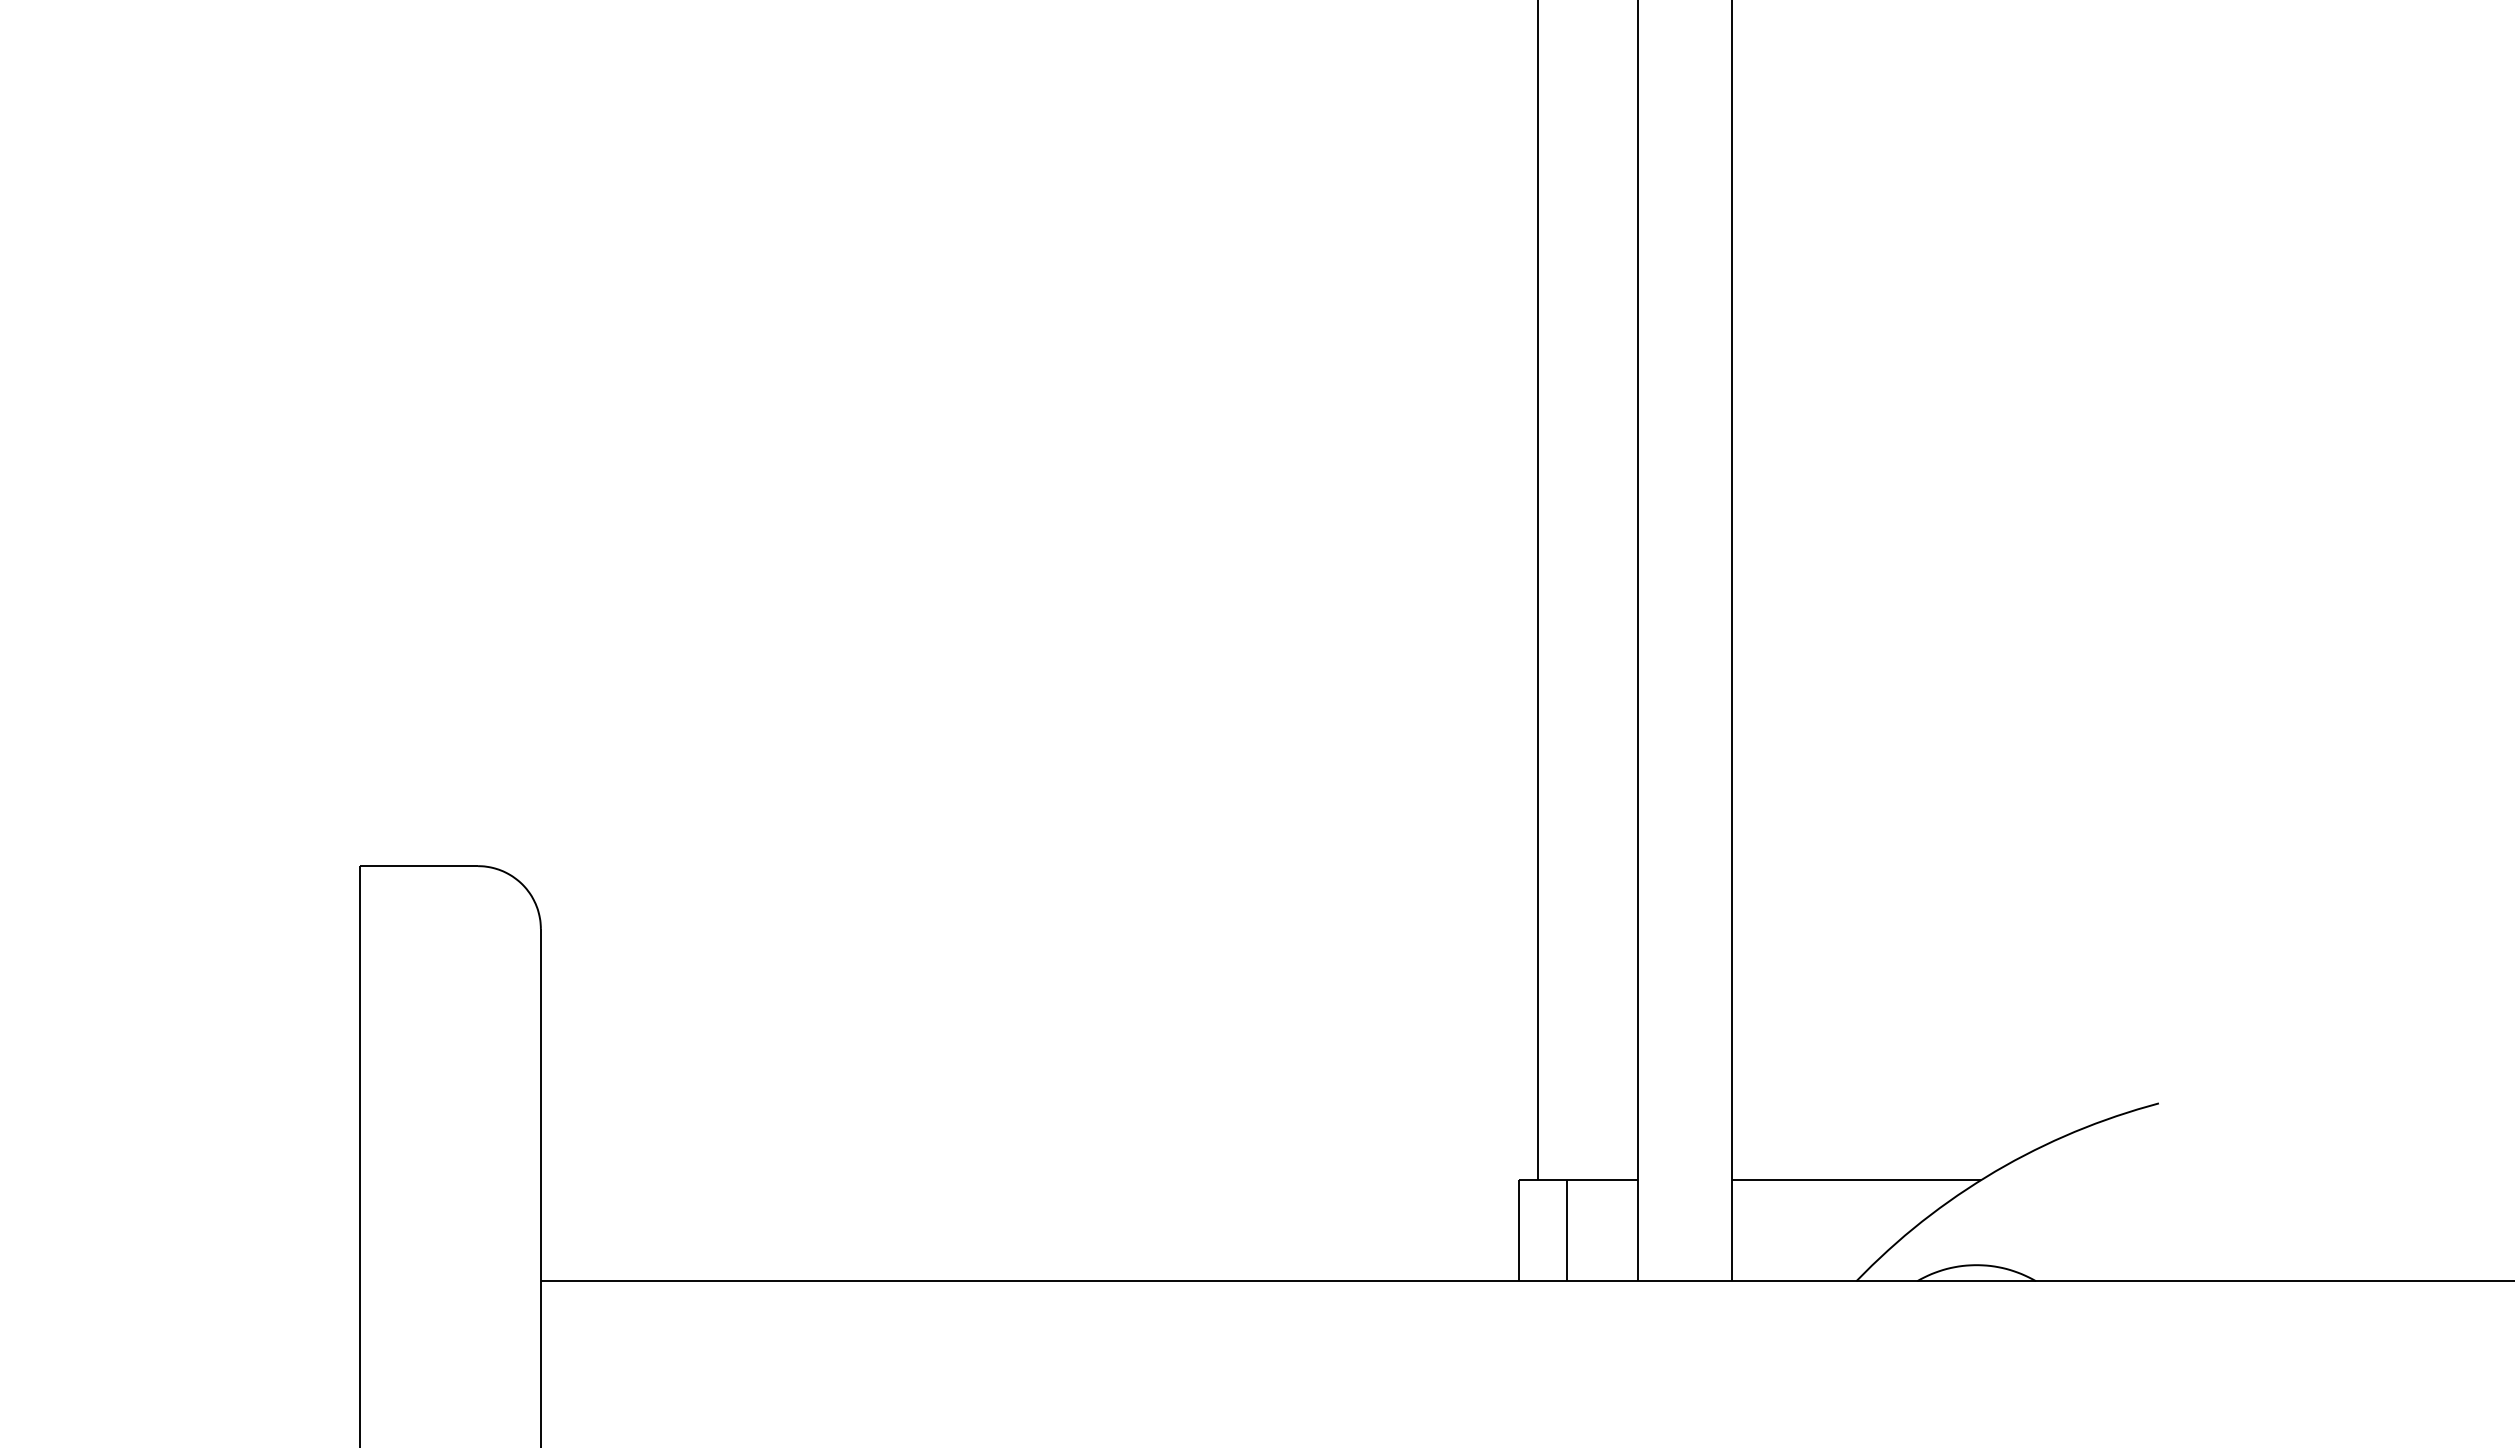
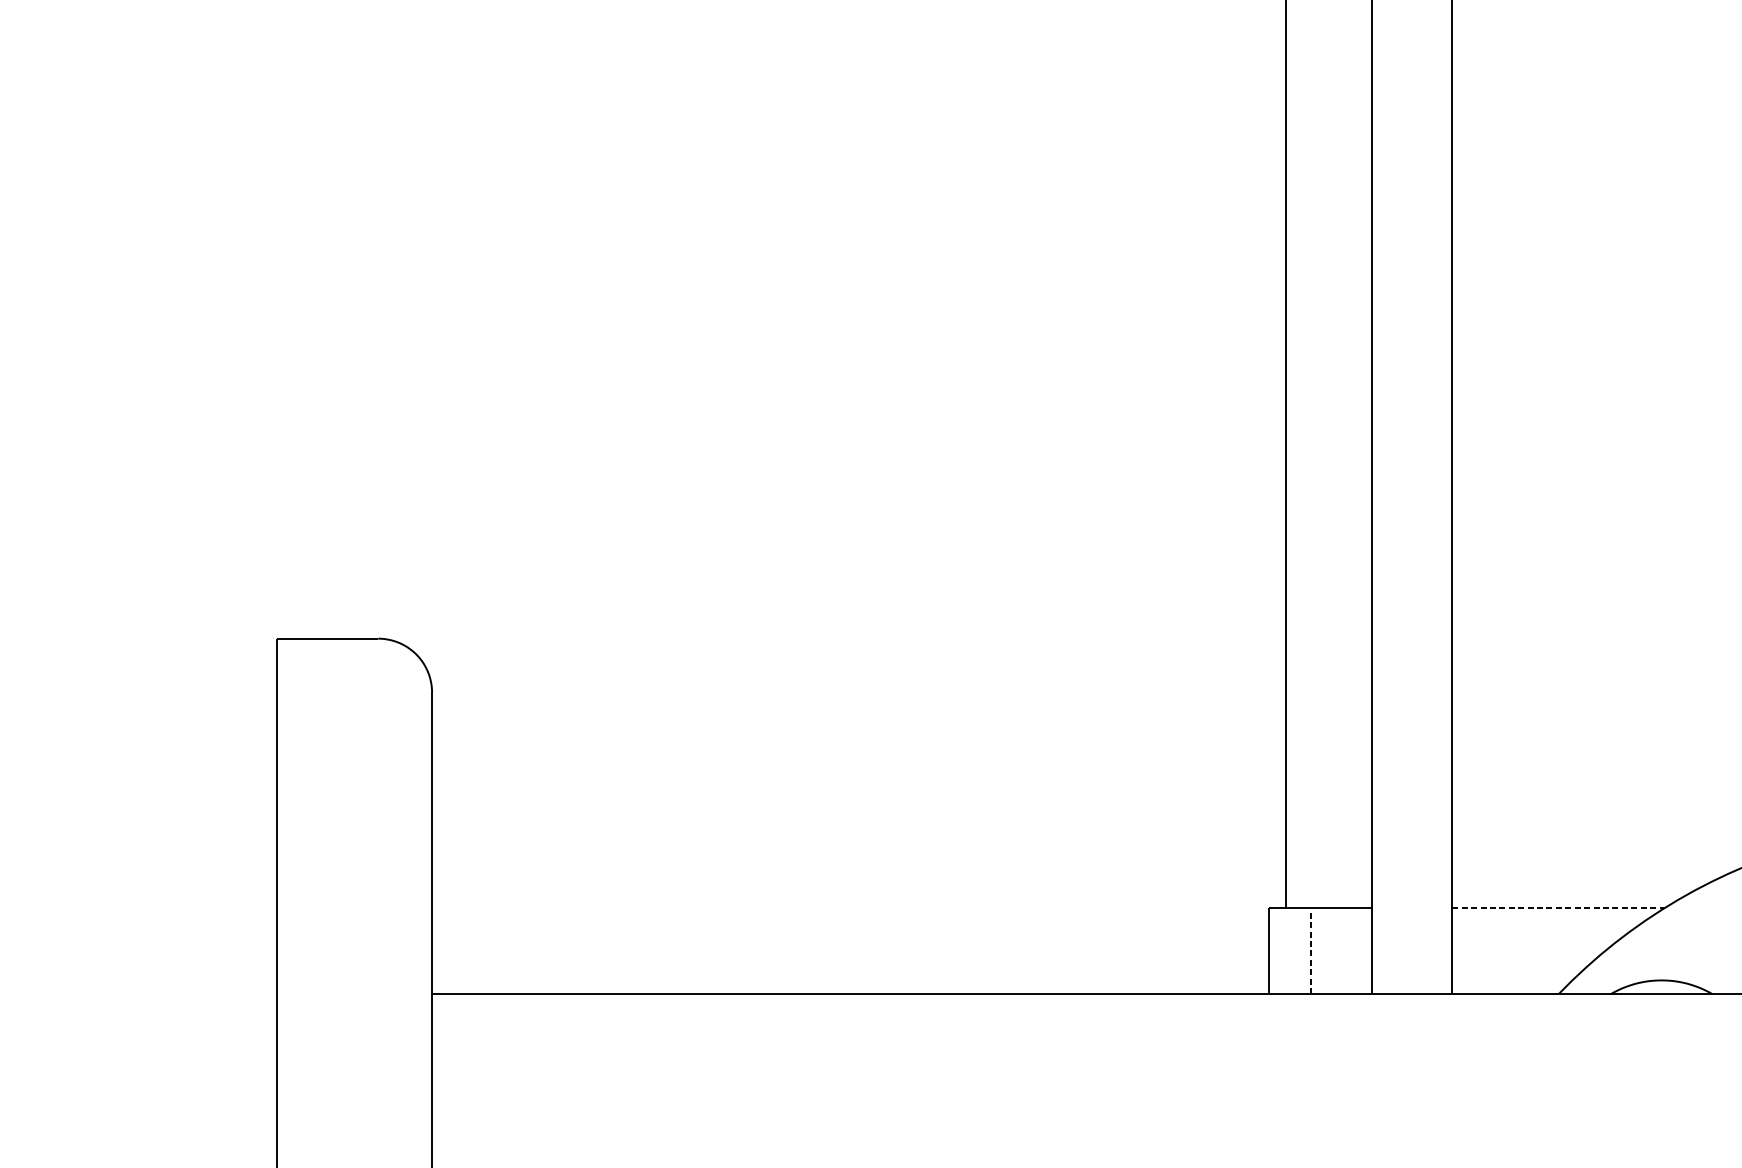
line: (1856, 1180) -> (1558, 907), solid -> dashed
line: (1567, 1230) -> (1311, 950), solid -> dashed

